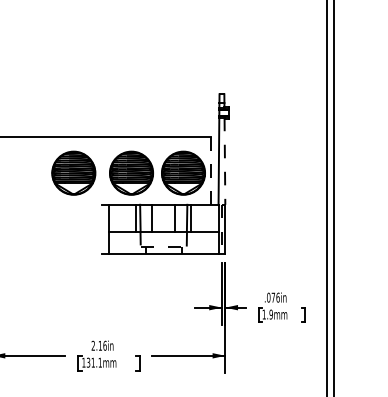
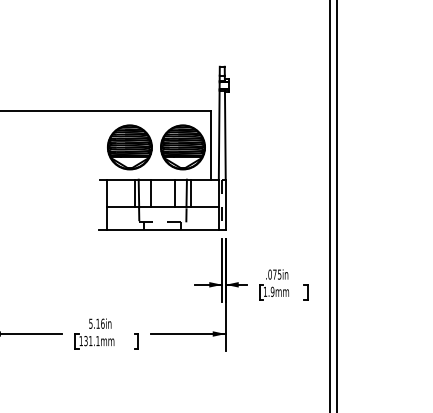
line: (225, 161) -> (225, 135), dashed -> solid
line: (211, 171) -> (211, 145), dashed -> solid
part: (73, 173) -> (70, 147), removed
text: (277, 297) -> (279, 274), .076in -> .075in
text: (92, 345) -> (90, 323), 2.16in -> 5.16in

